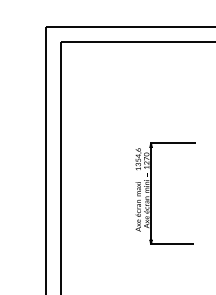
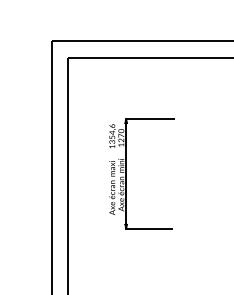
part: (151, 193) -> (126, 173), moved

